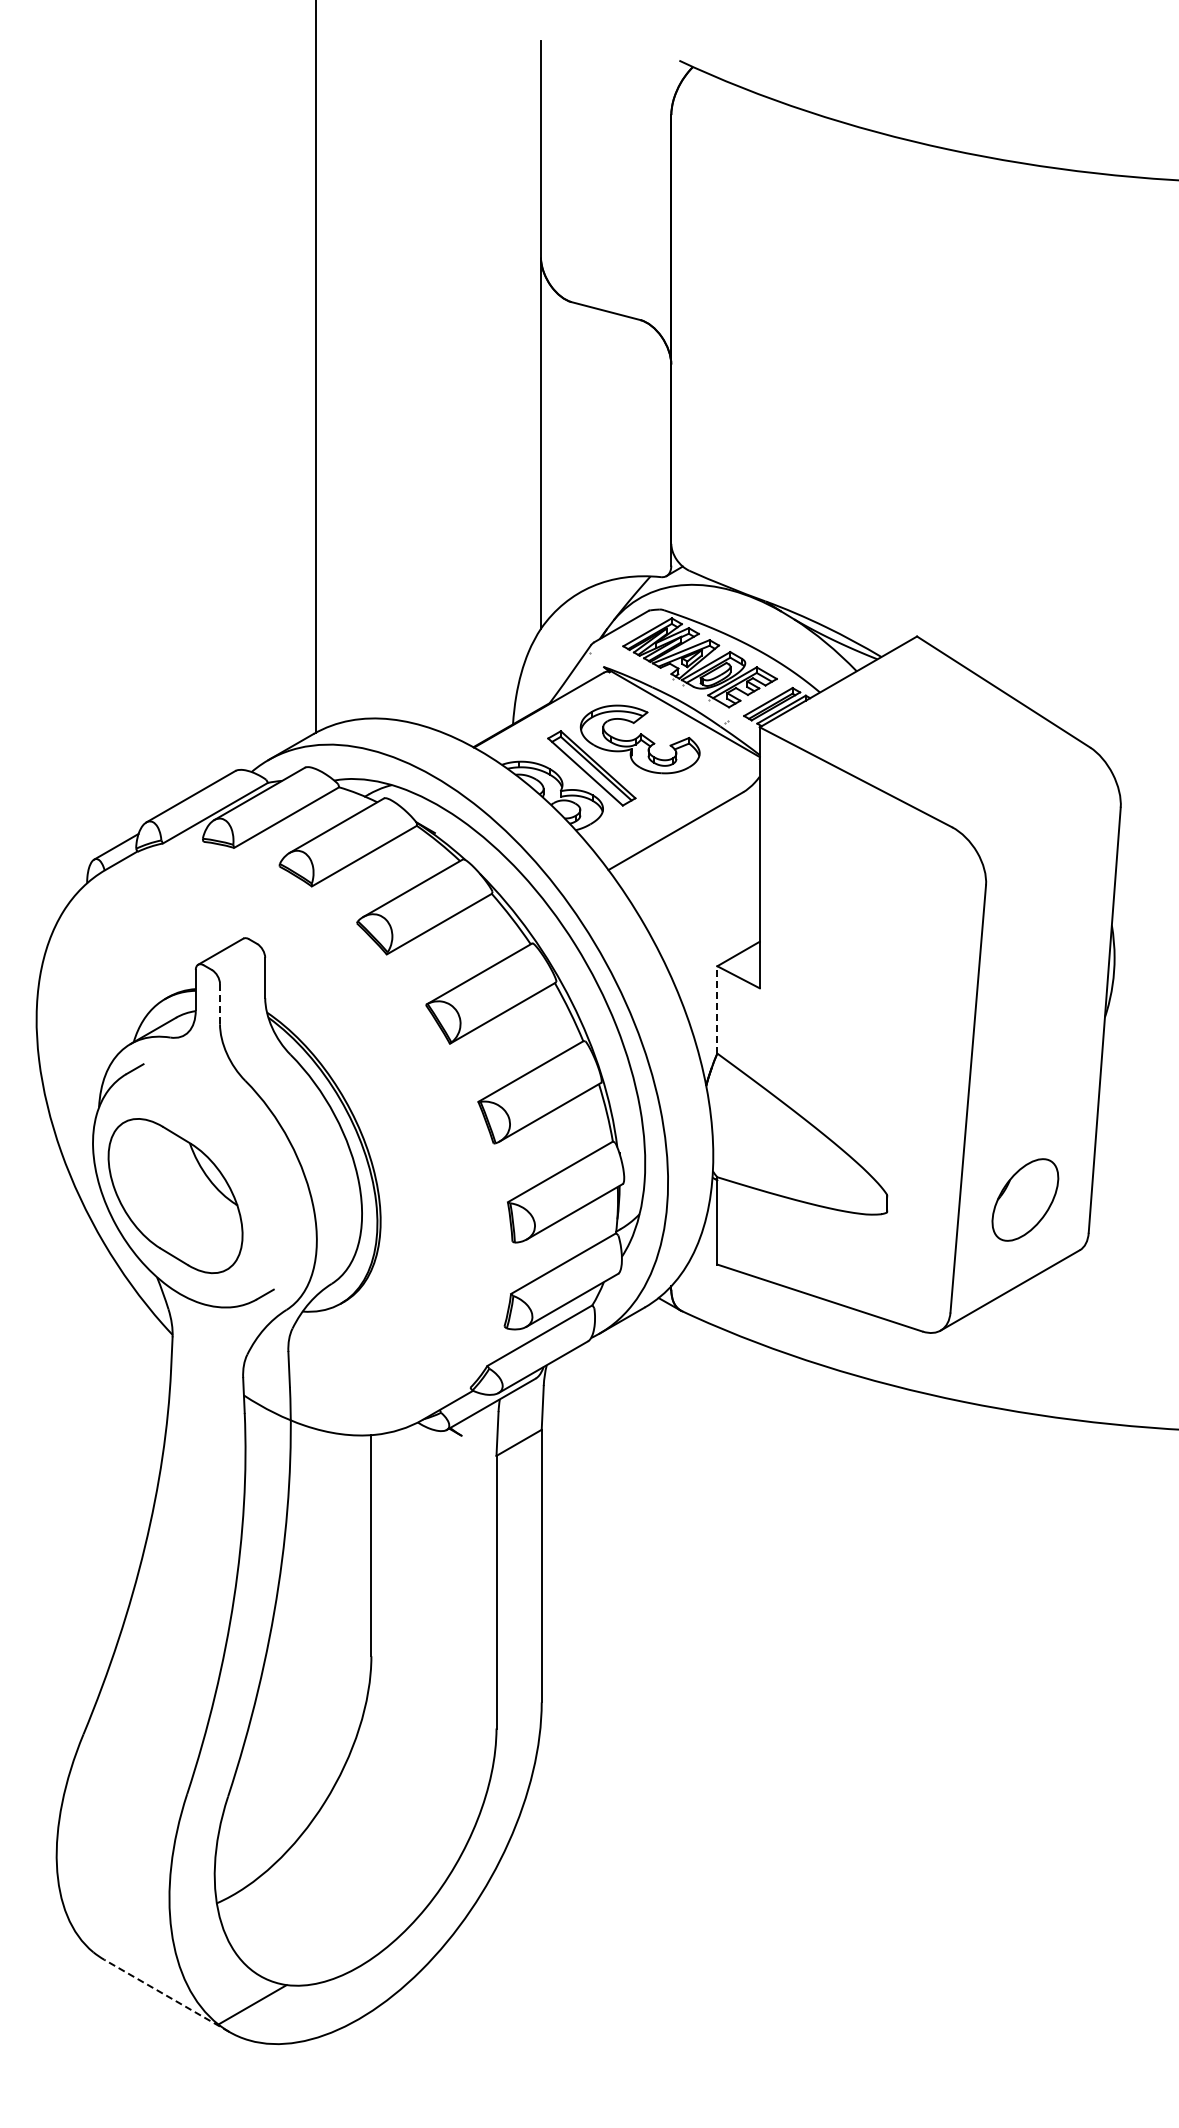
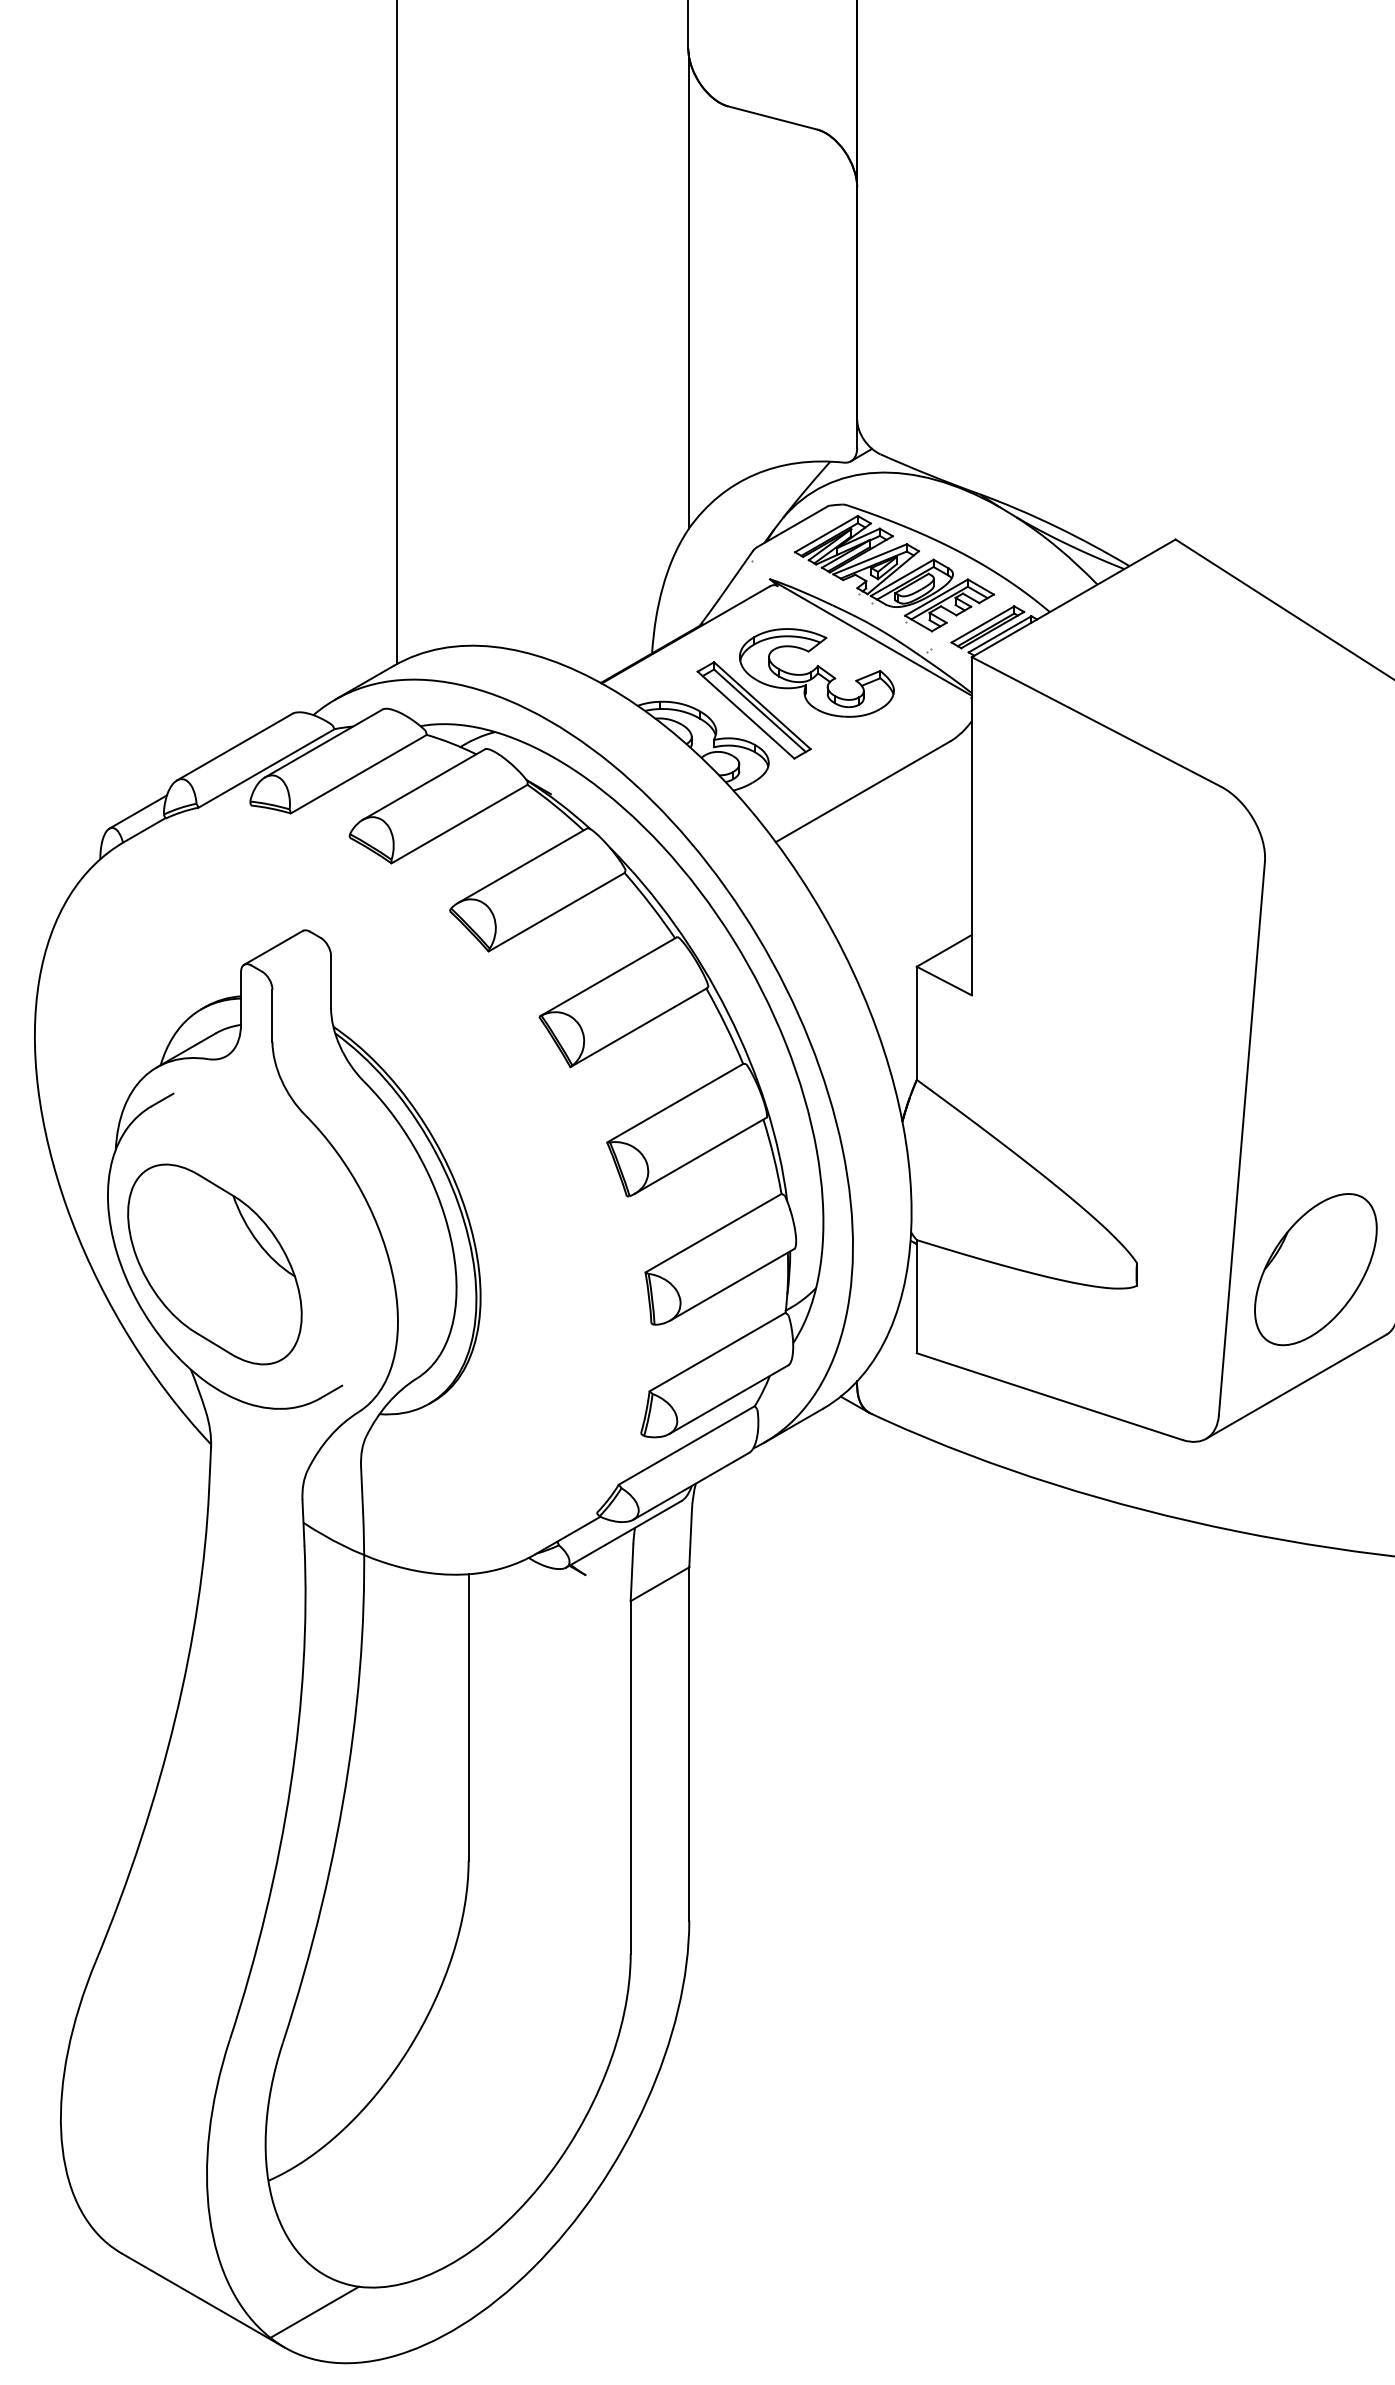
line: (220, 1004) -> (273, 1016), dashed -> solid
line: (717, 1009) -> (917, 1022), dashed -> solid
part: (1025, 1199) -> (1316, 1268), size x1.43
line: (166, 1995) -> (203, 2300), dashed -> solid

